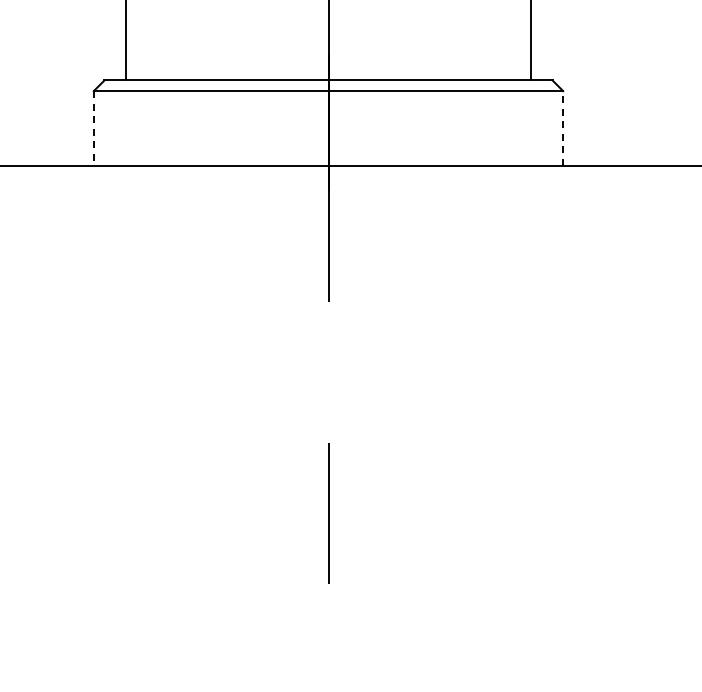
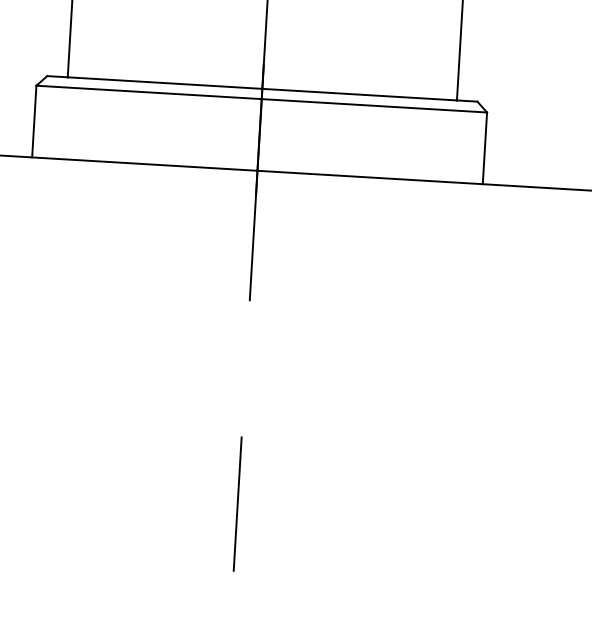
line: (563, 127) -> (485, 147), dashed -> solid
line: (93, 128) -> (34, 121), dashed -> solid

